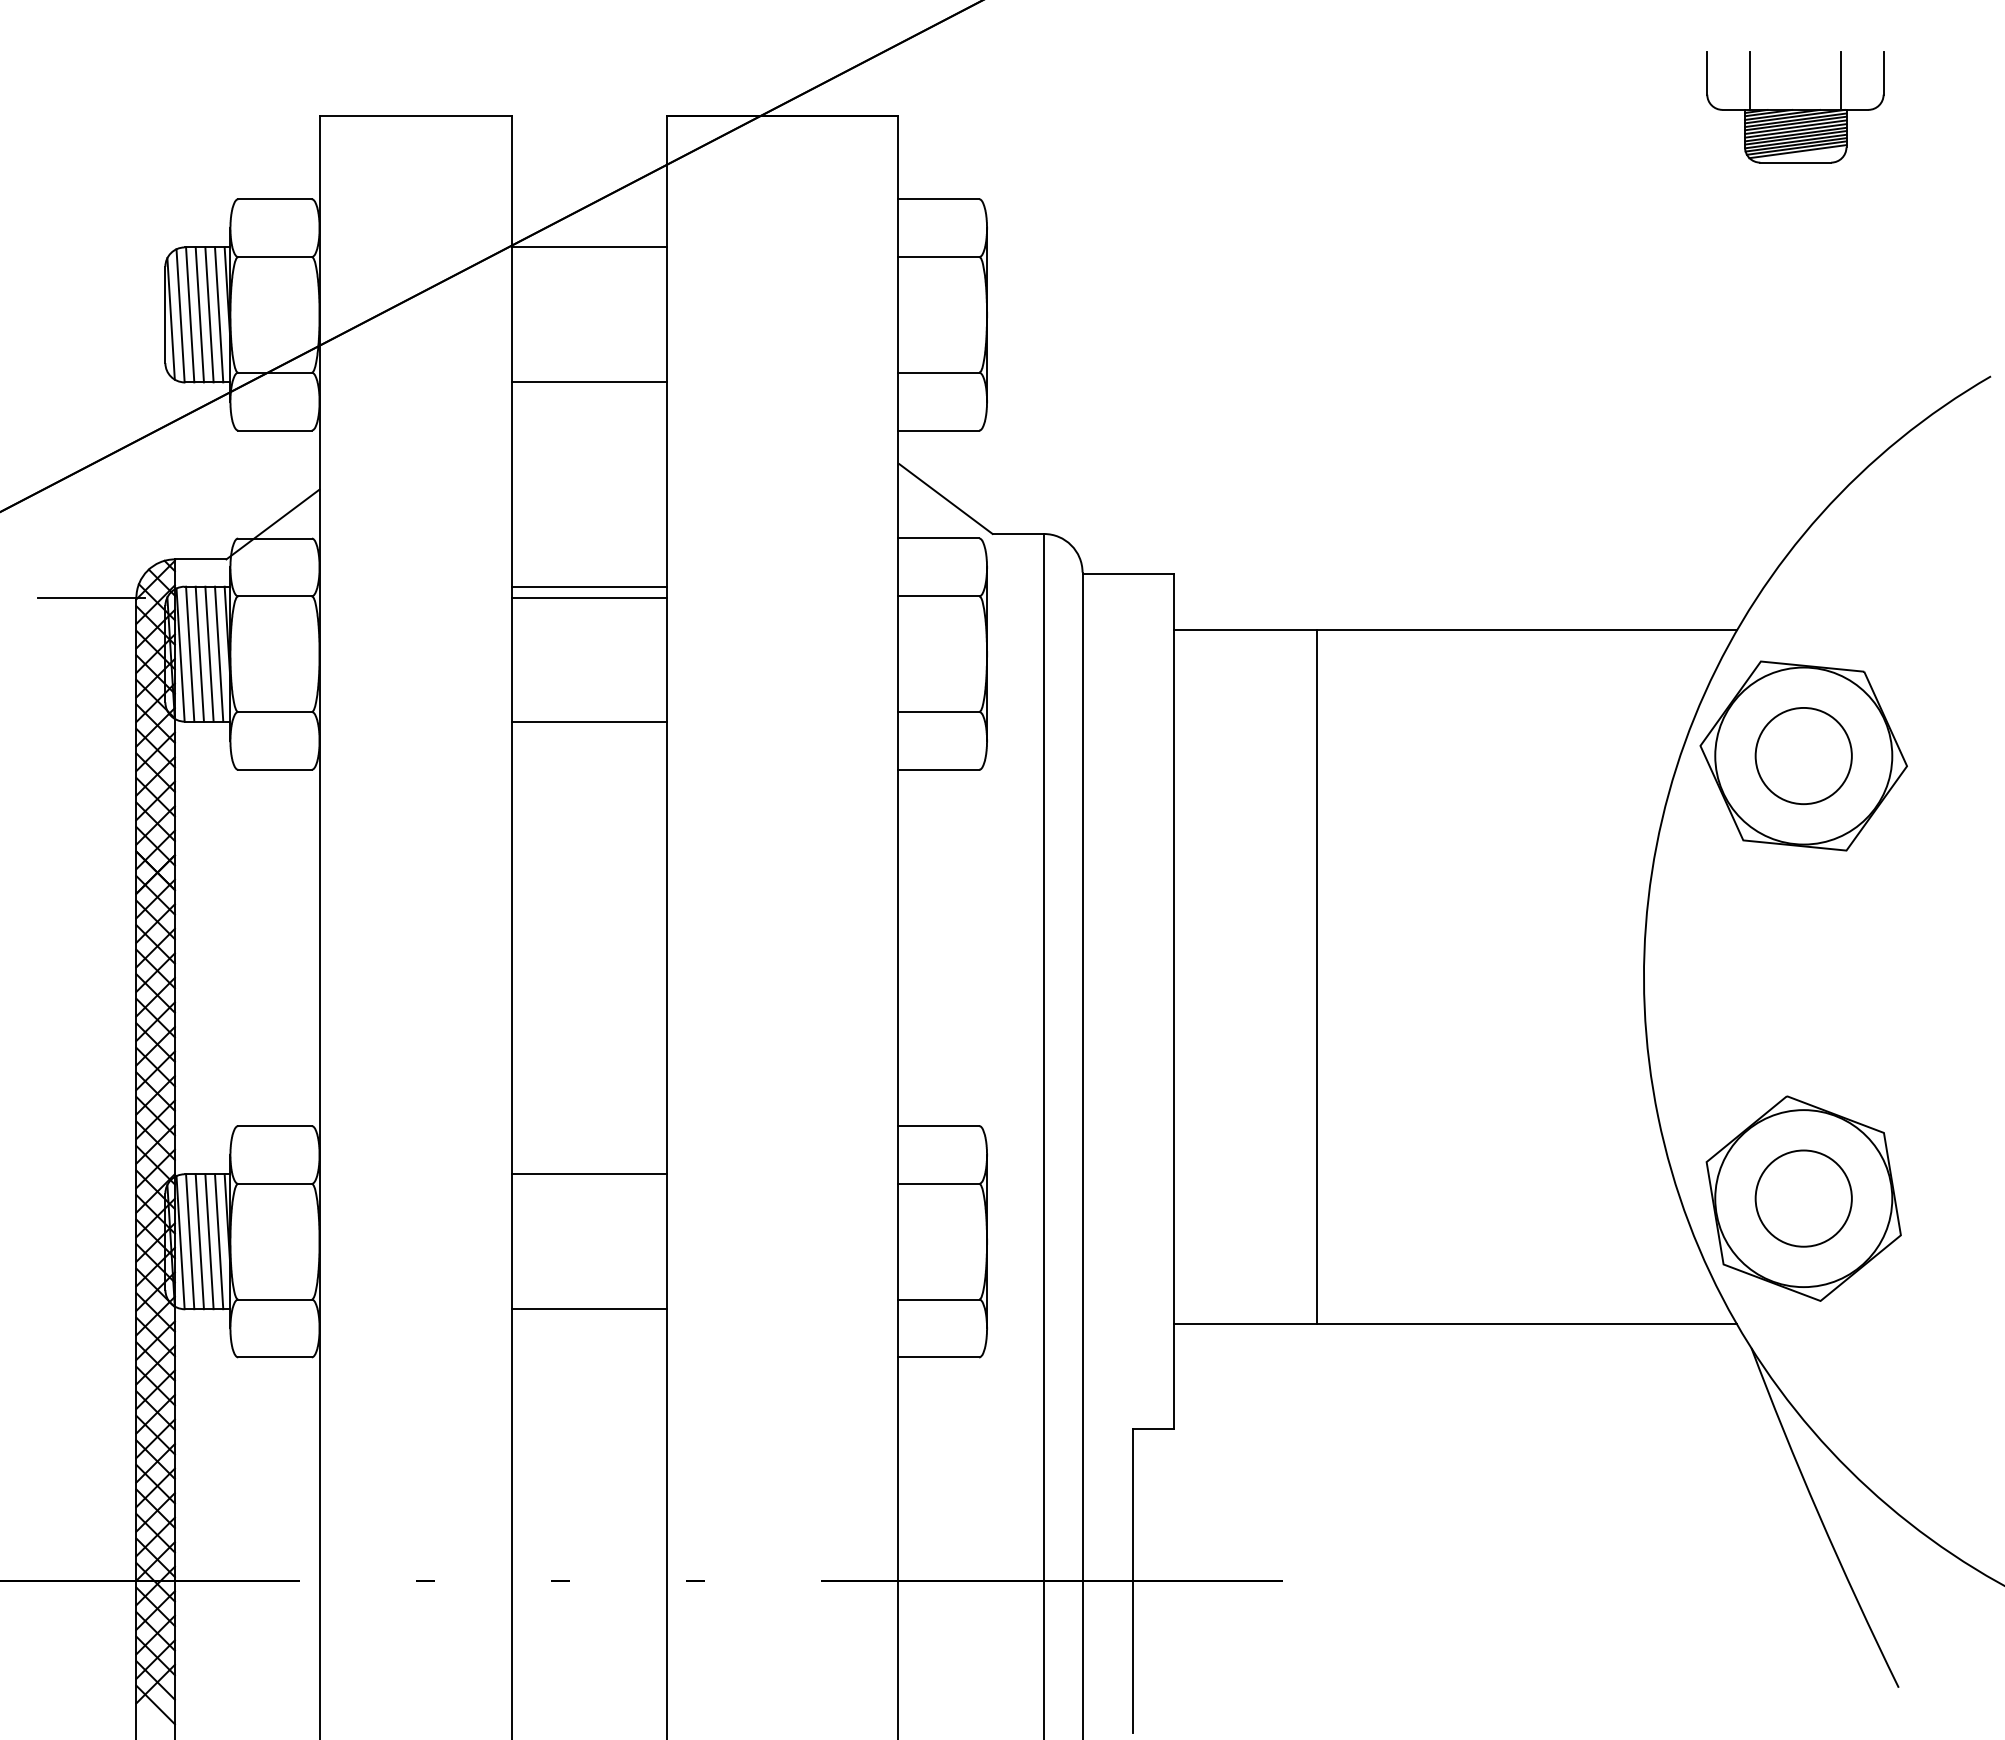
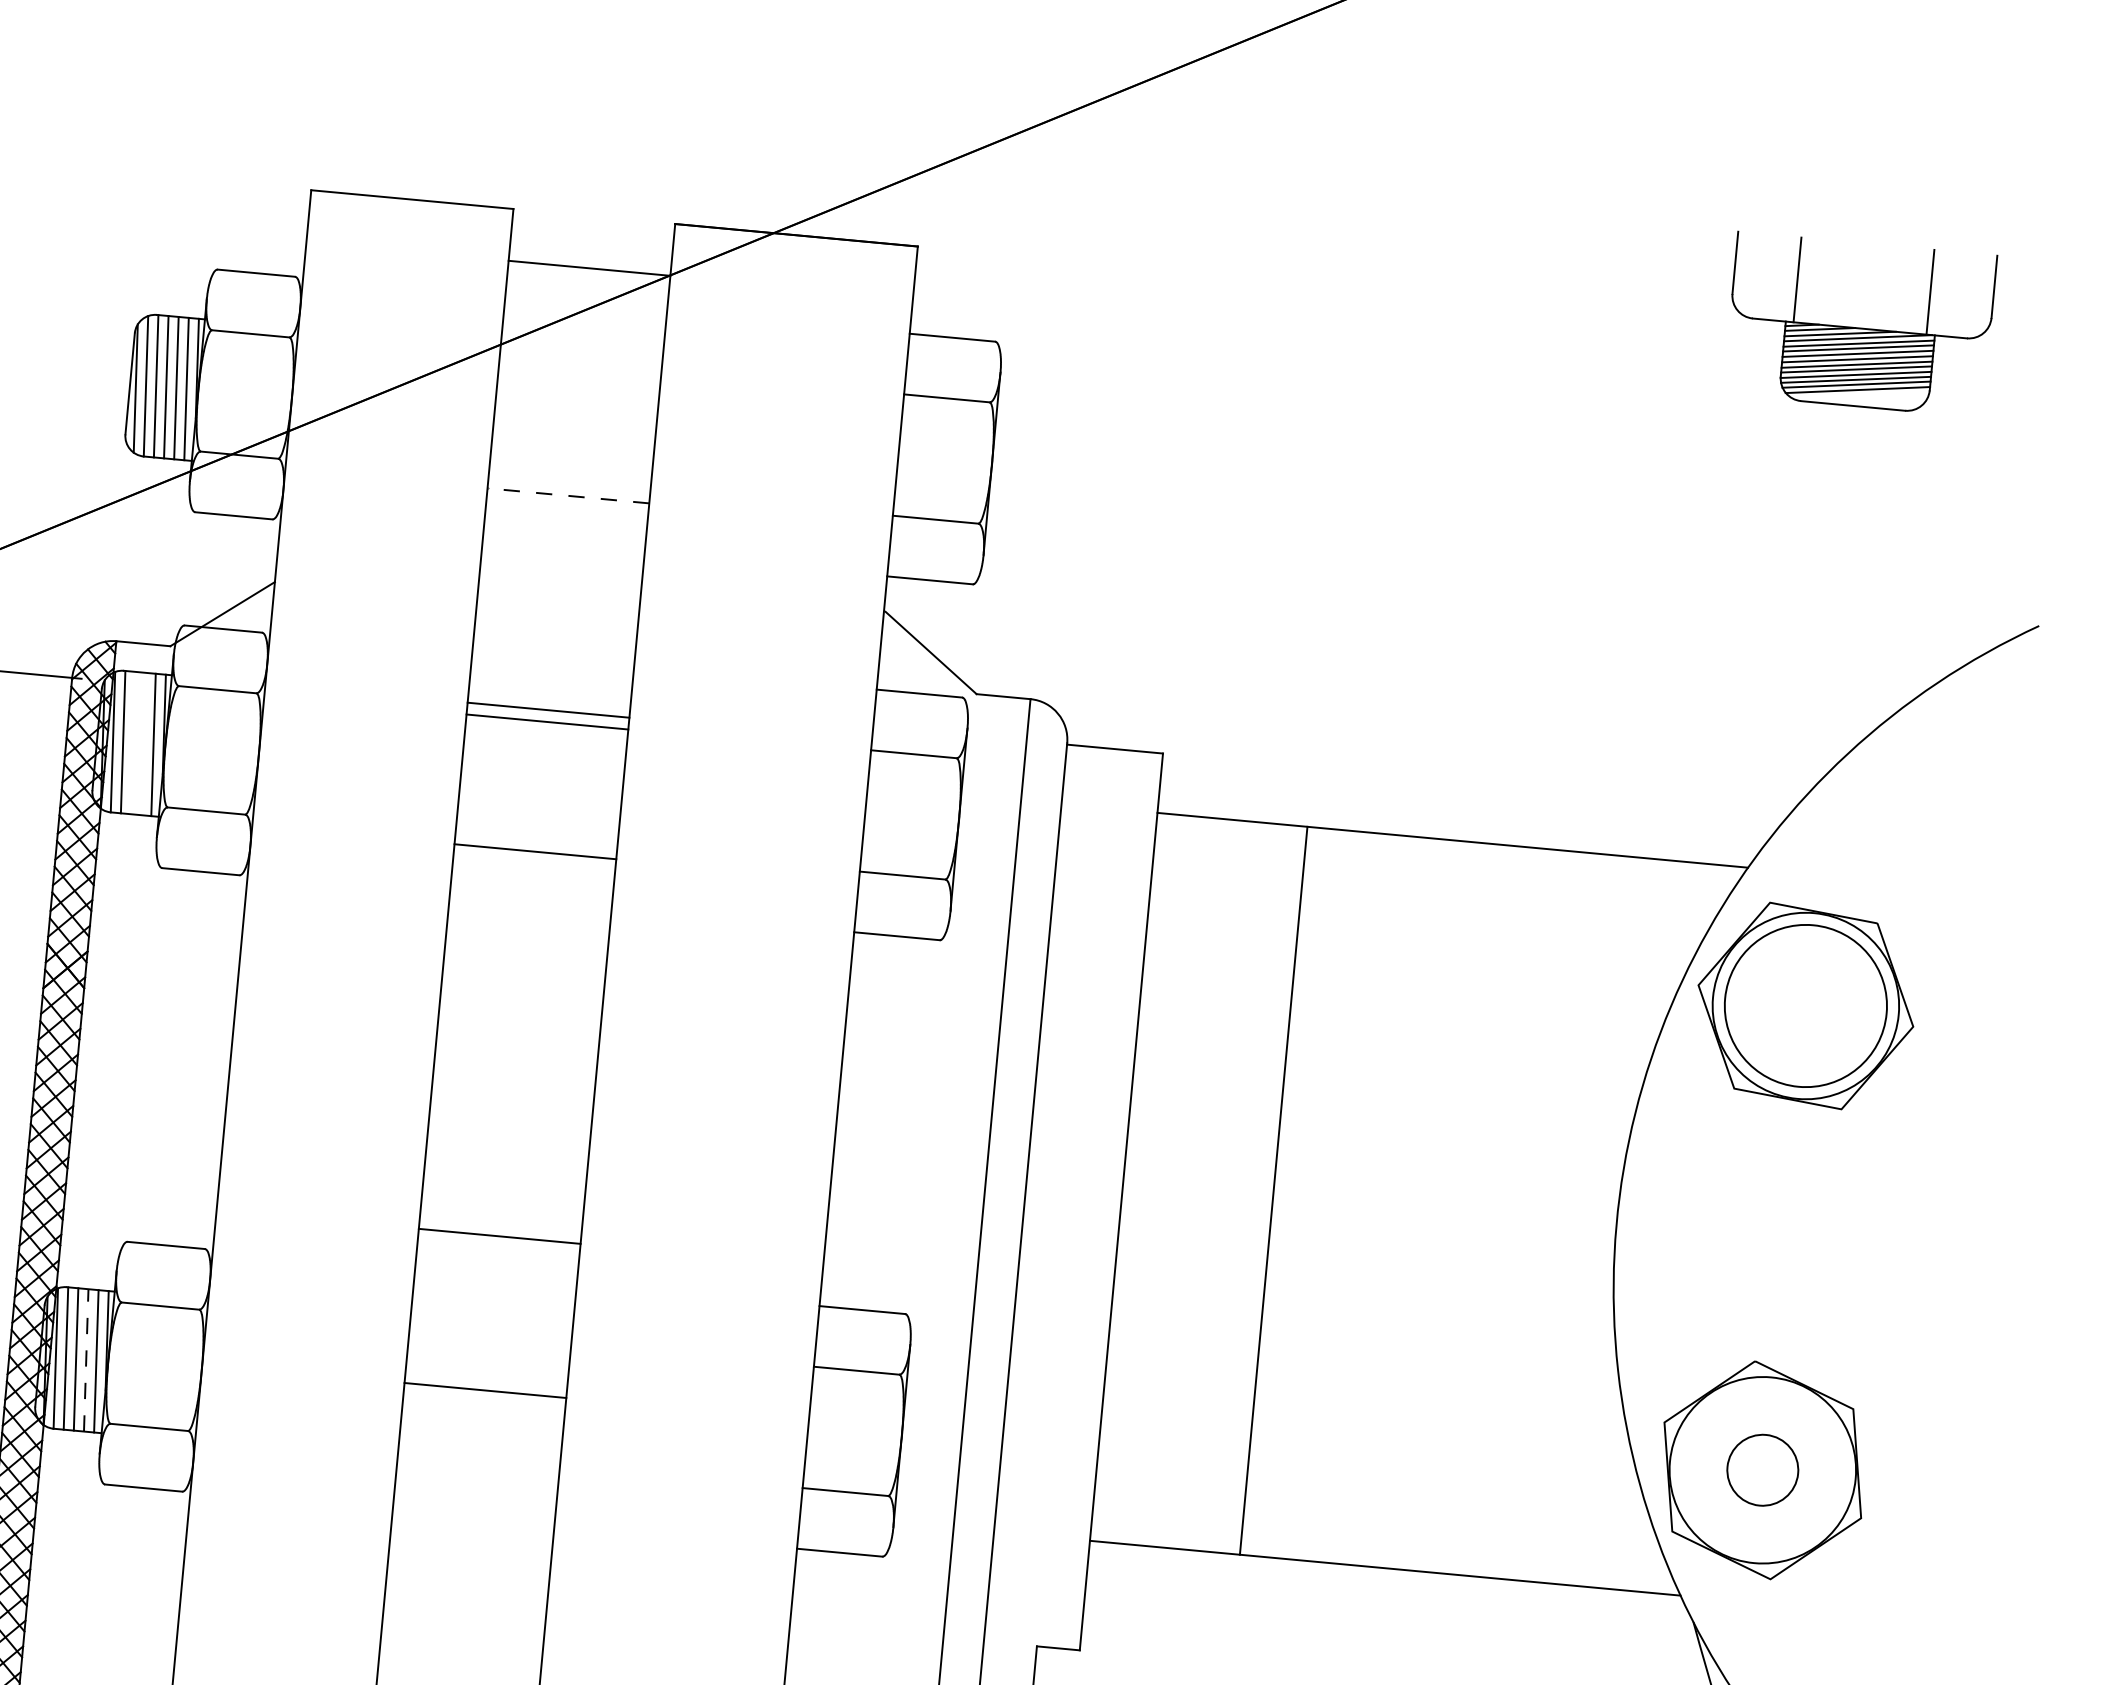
part: (1795, 107) -> (1860, 324), size x1.4
line: (589, 247) -> (589, 268), moved
line: (588, 382) -> (567, 495), solid -> dashed
line: (199, 653) -> (132, 742), removed
line: (209, 653) -> (143, 743), removed
circle: (1803, 755) -> (1805, 1005), size x1.6
line: (589, 1174) -> (499, 1236), moved
circle: (1803, 1198) -> (1762, 1470), size x0.7
line: (209, 1241) -> (86, 1360), solid -> dashed
line: (589, 1309) -> (485, 1390), moved

